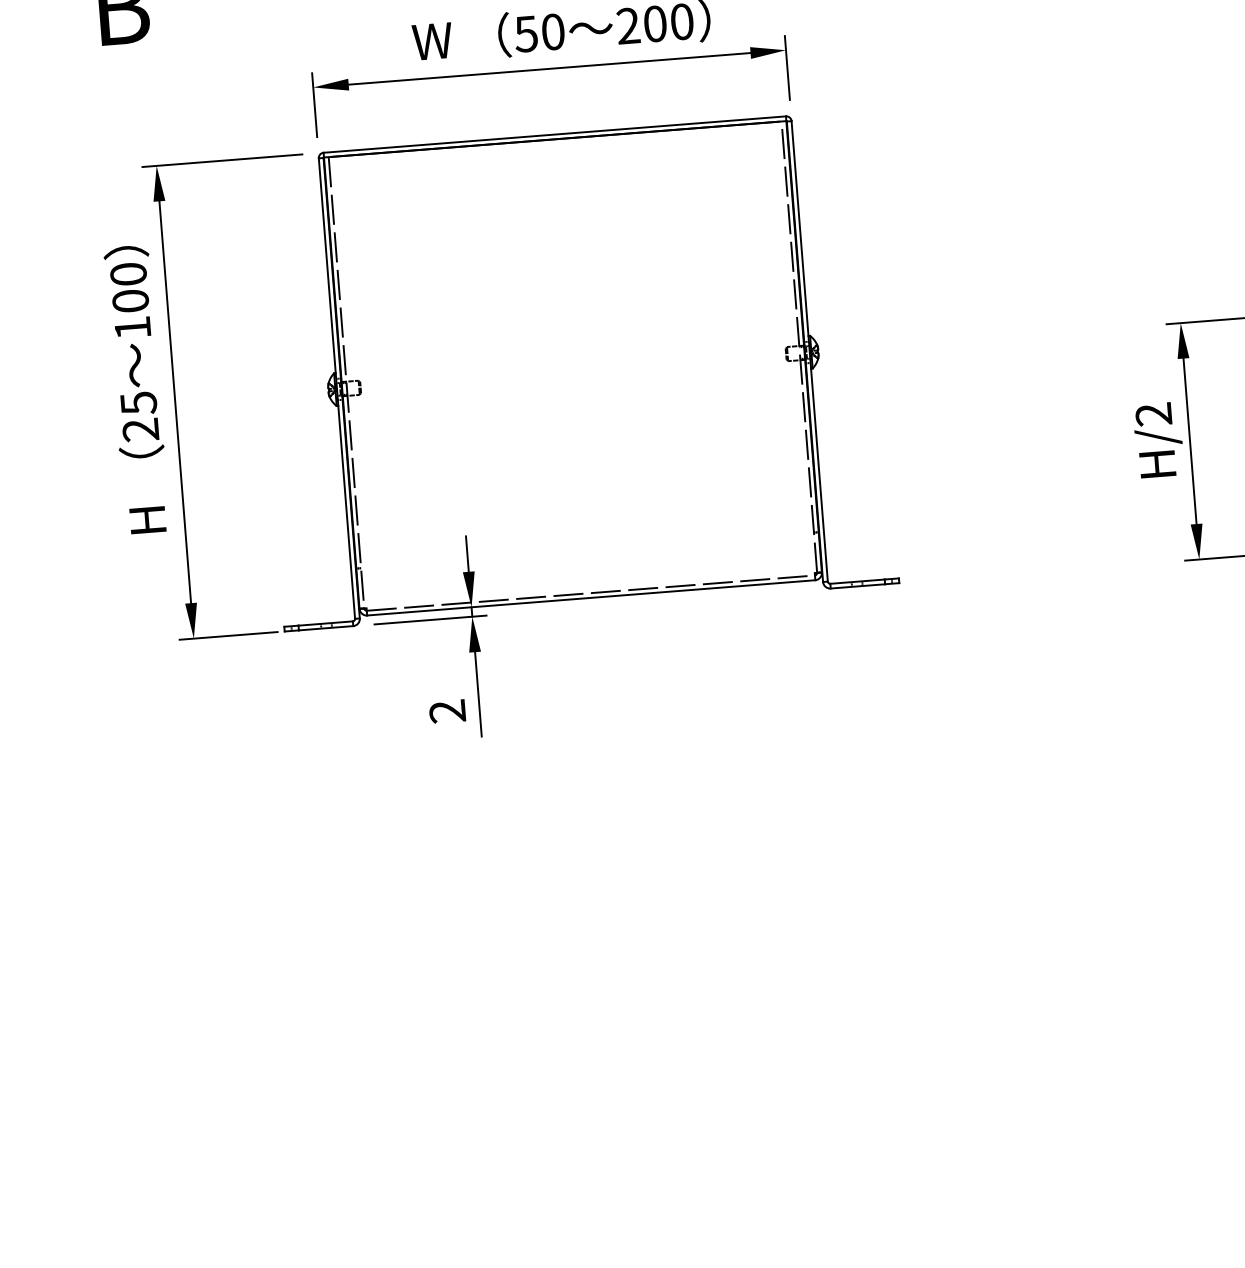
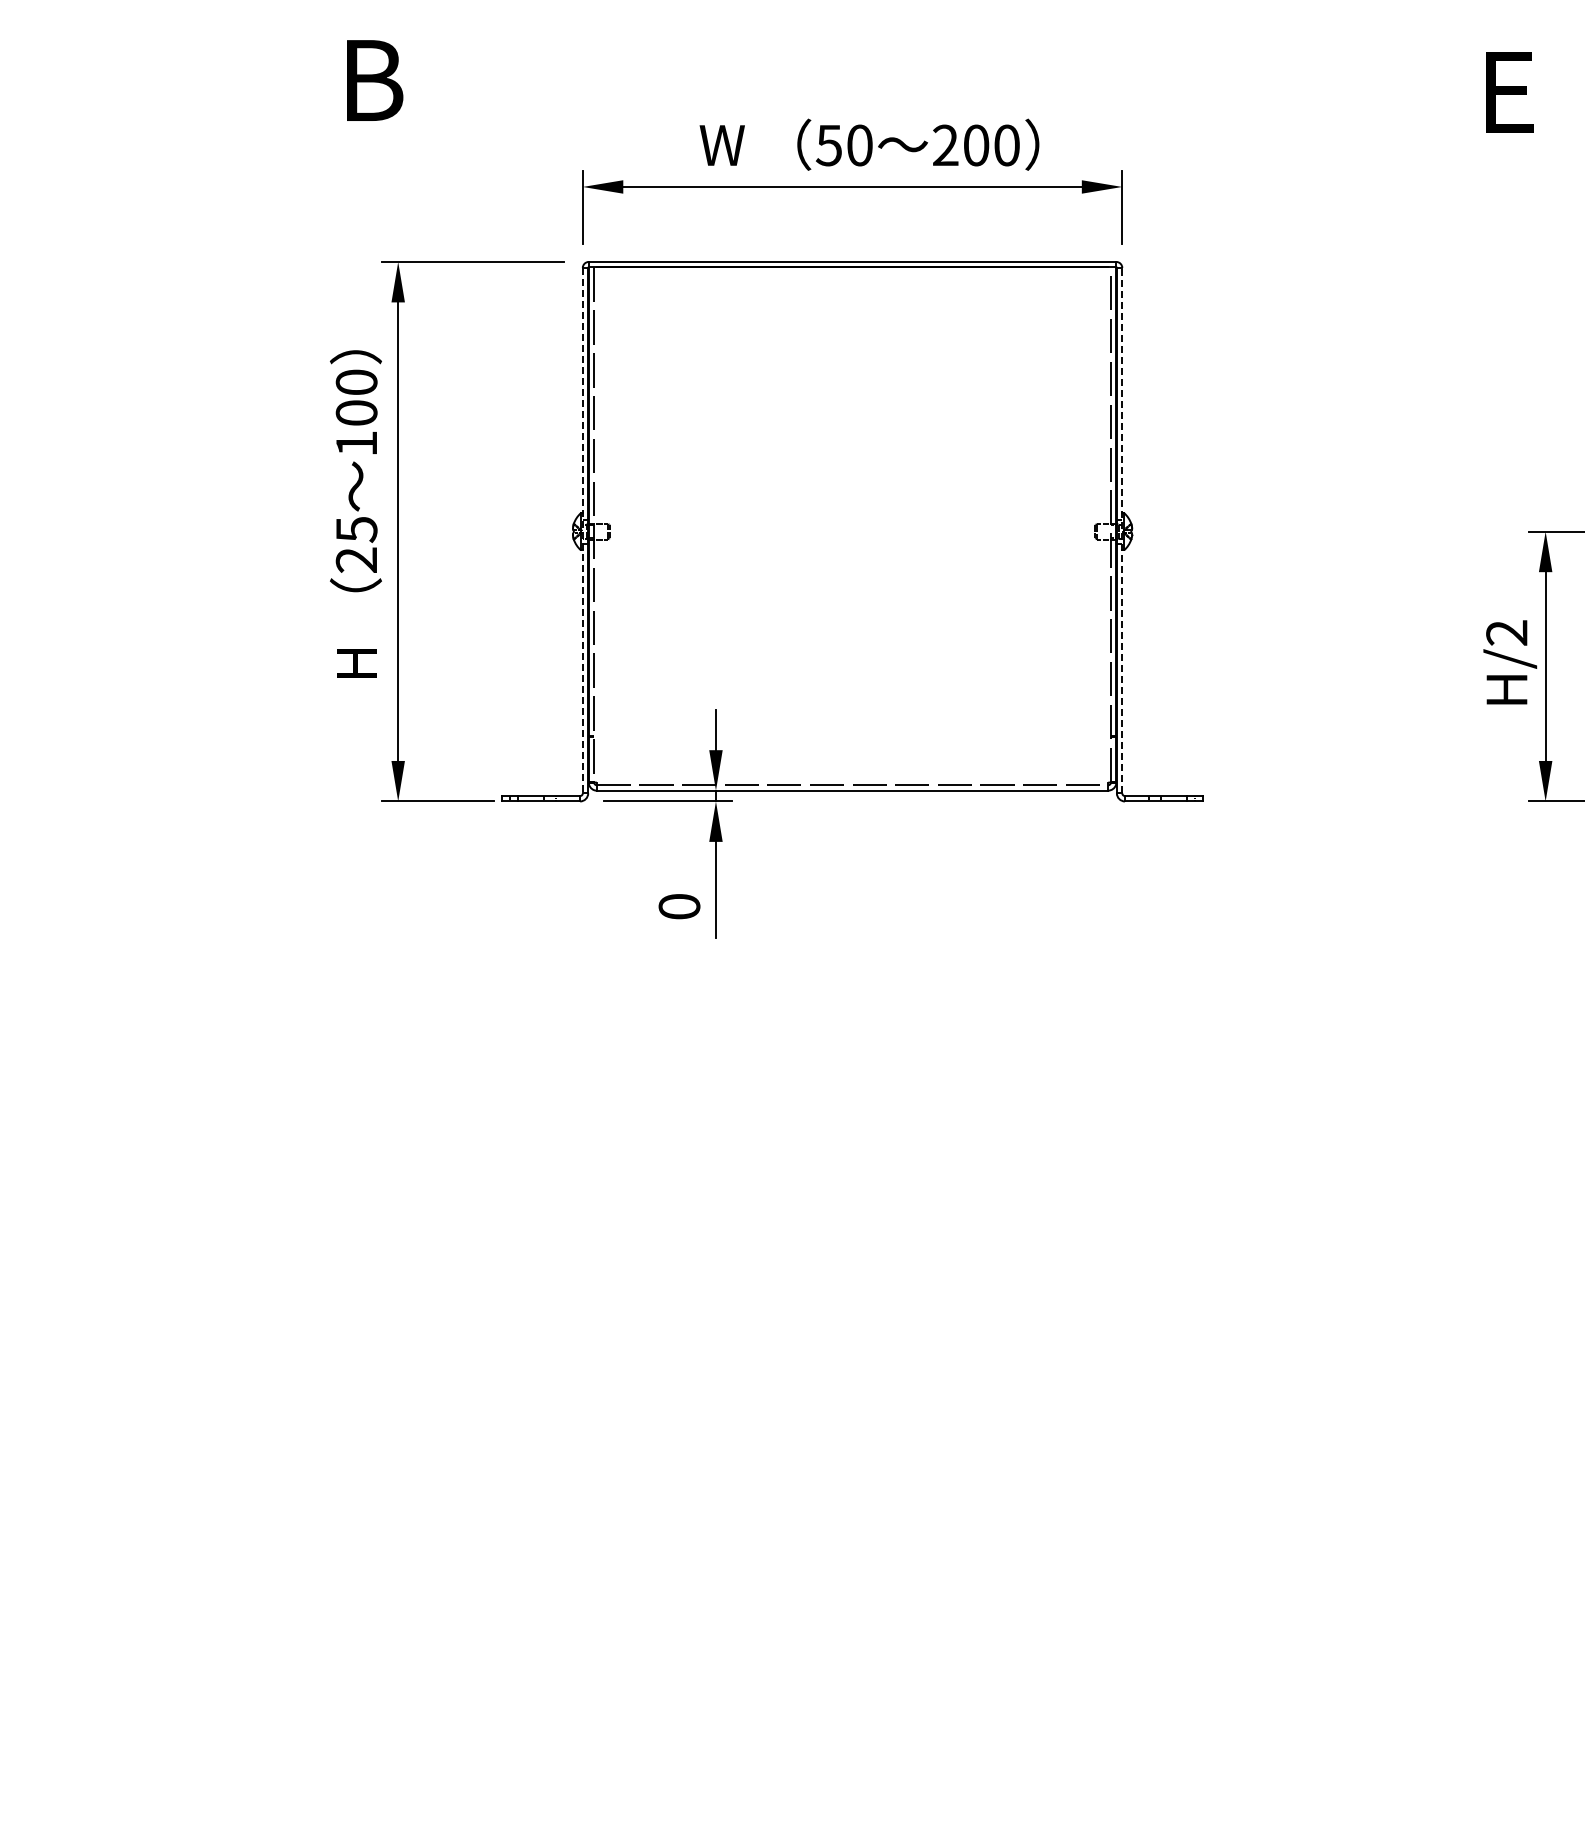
line: (809, 351) -> (1122, 530), solid -> dashed
line: (336, 388) -> (582, 530), solid -> dashed
text: (447, 711) -> (679, 906), 2 -> 0

